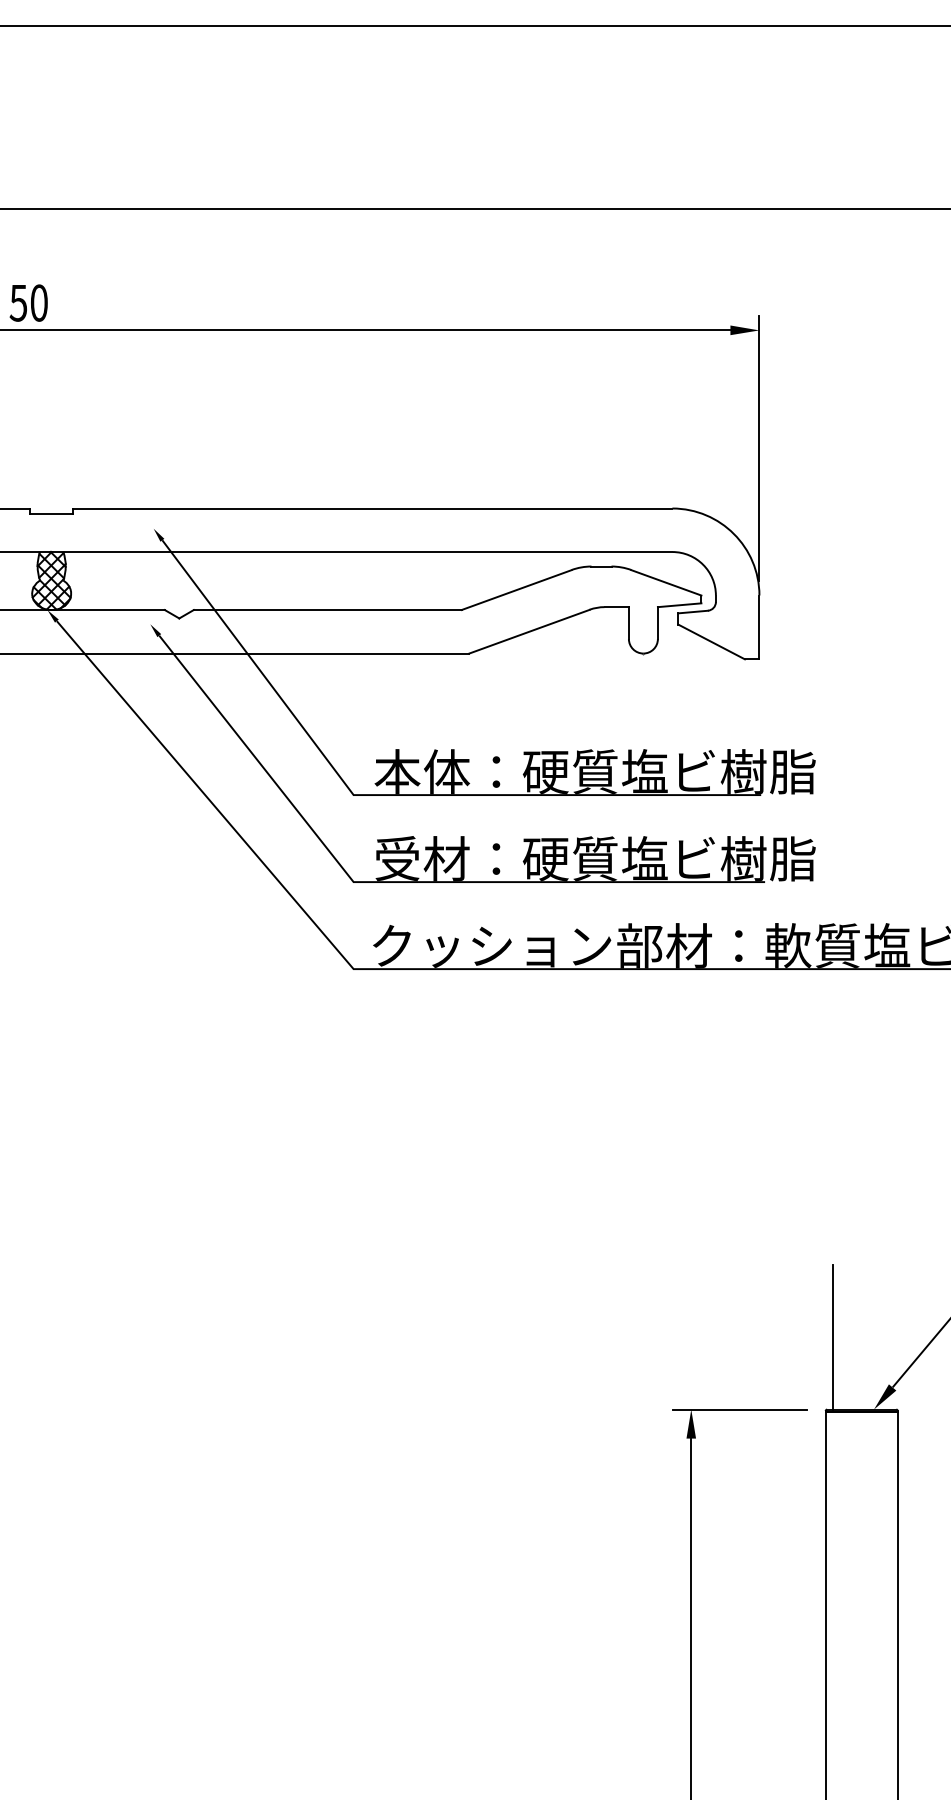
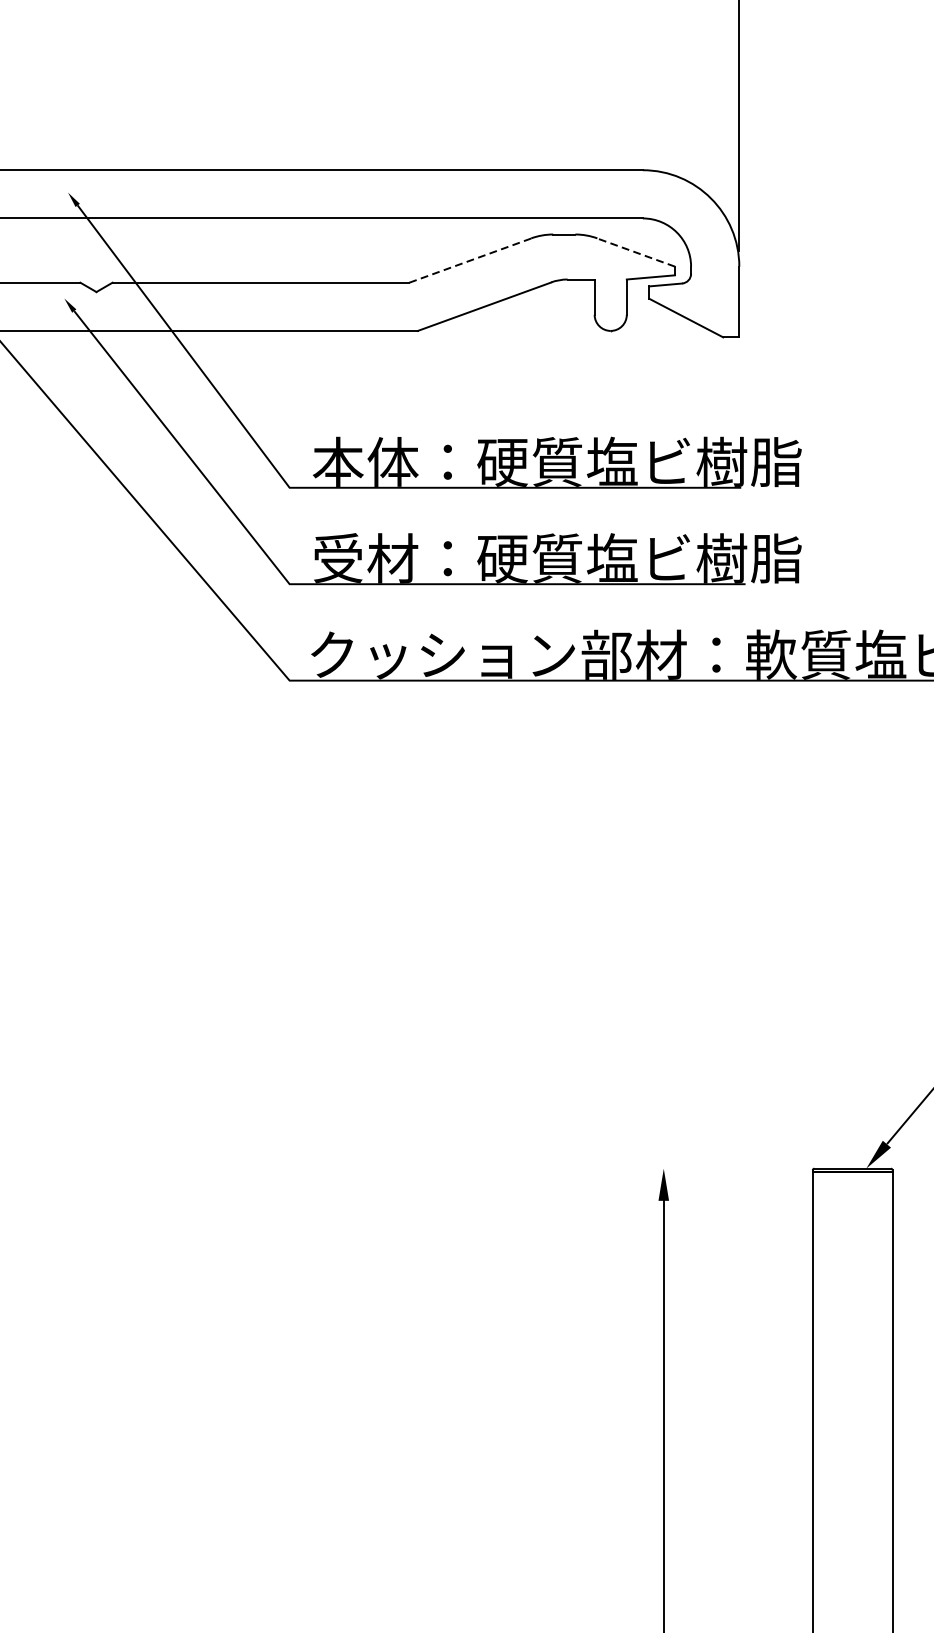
line: (665, 582) -> (635, 252), solid -> dashed
line: (517, 589) -> (471, 259), solid -> dashed
line: (832, 1336) -> (820, 1087), removed
line: (740, 1409) -> (718, 1168), removed

